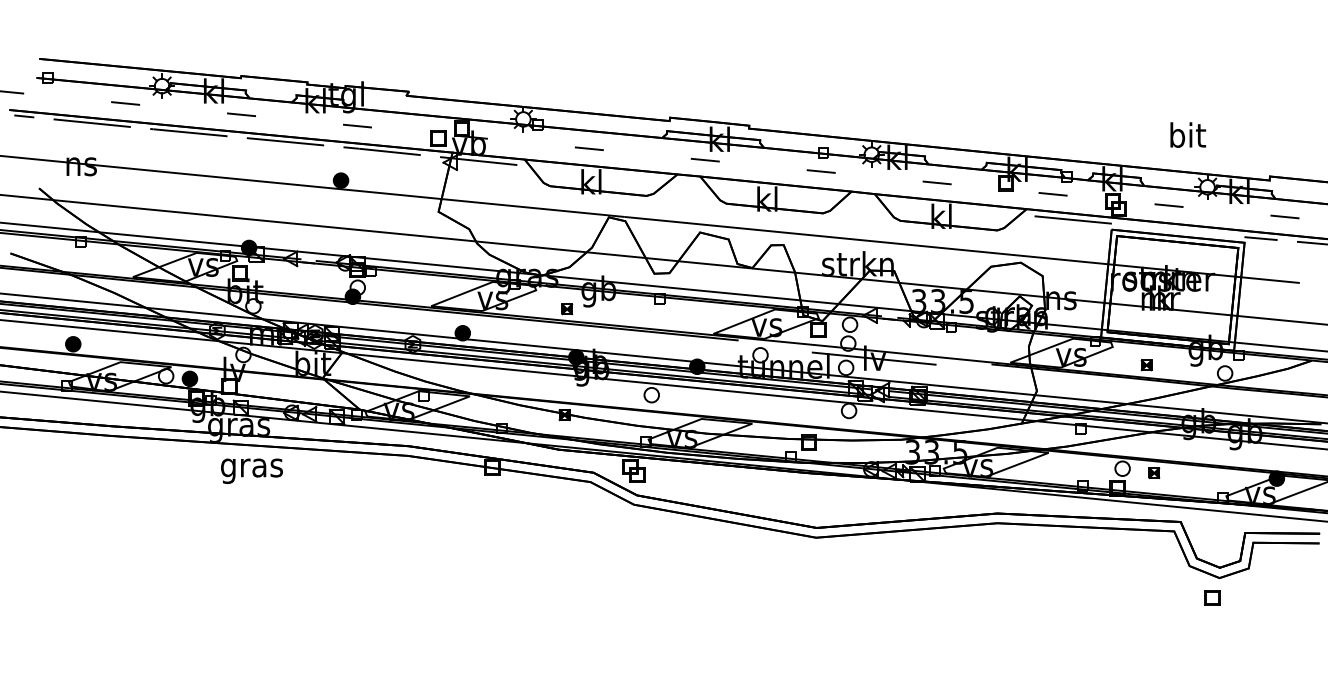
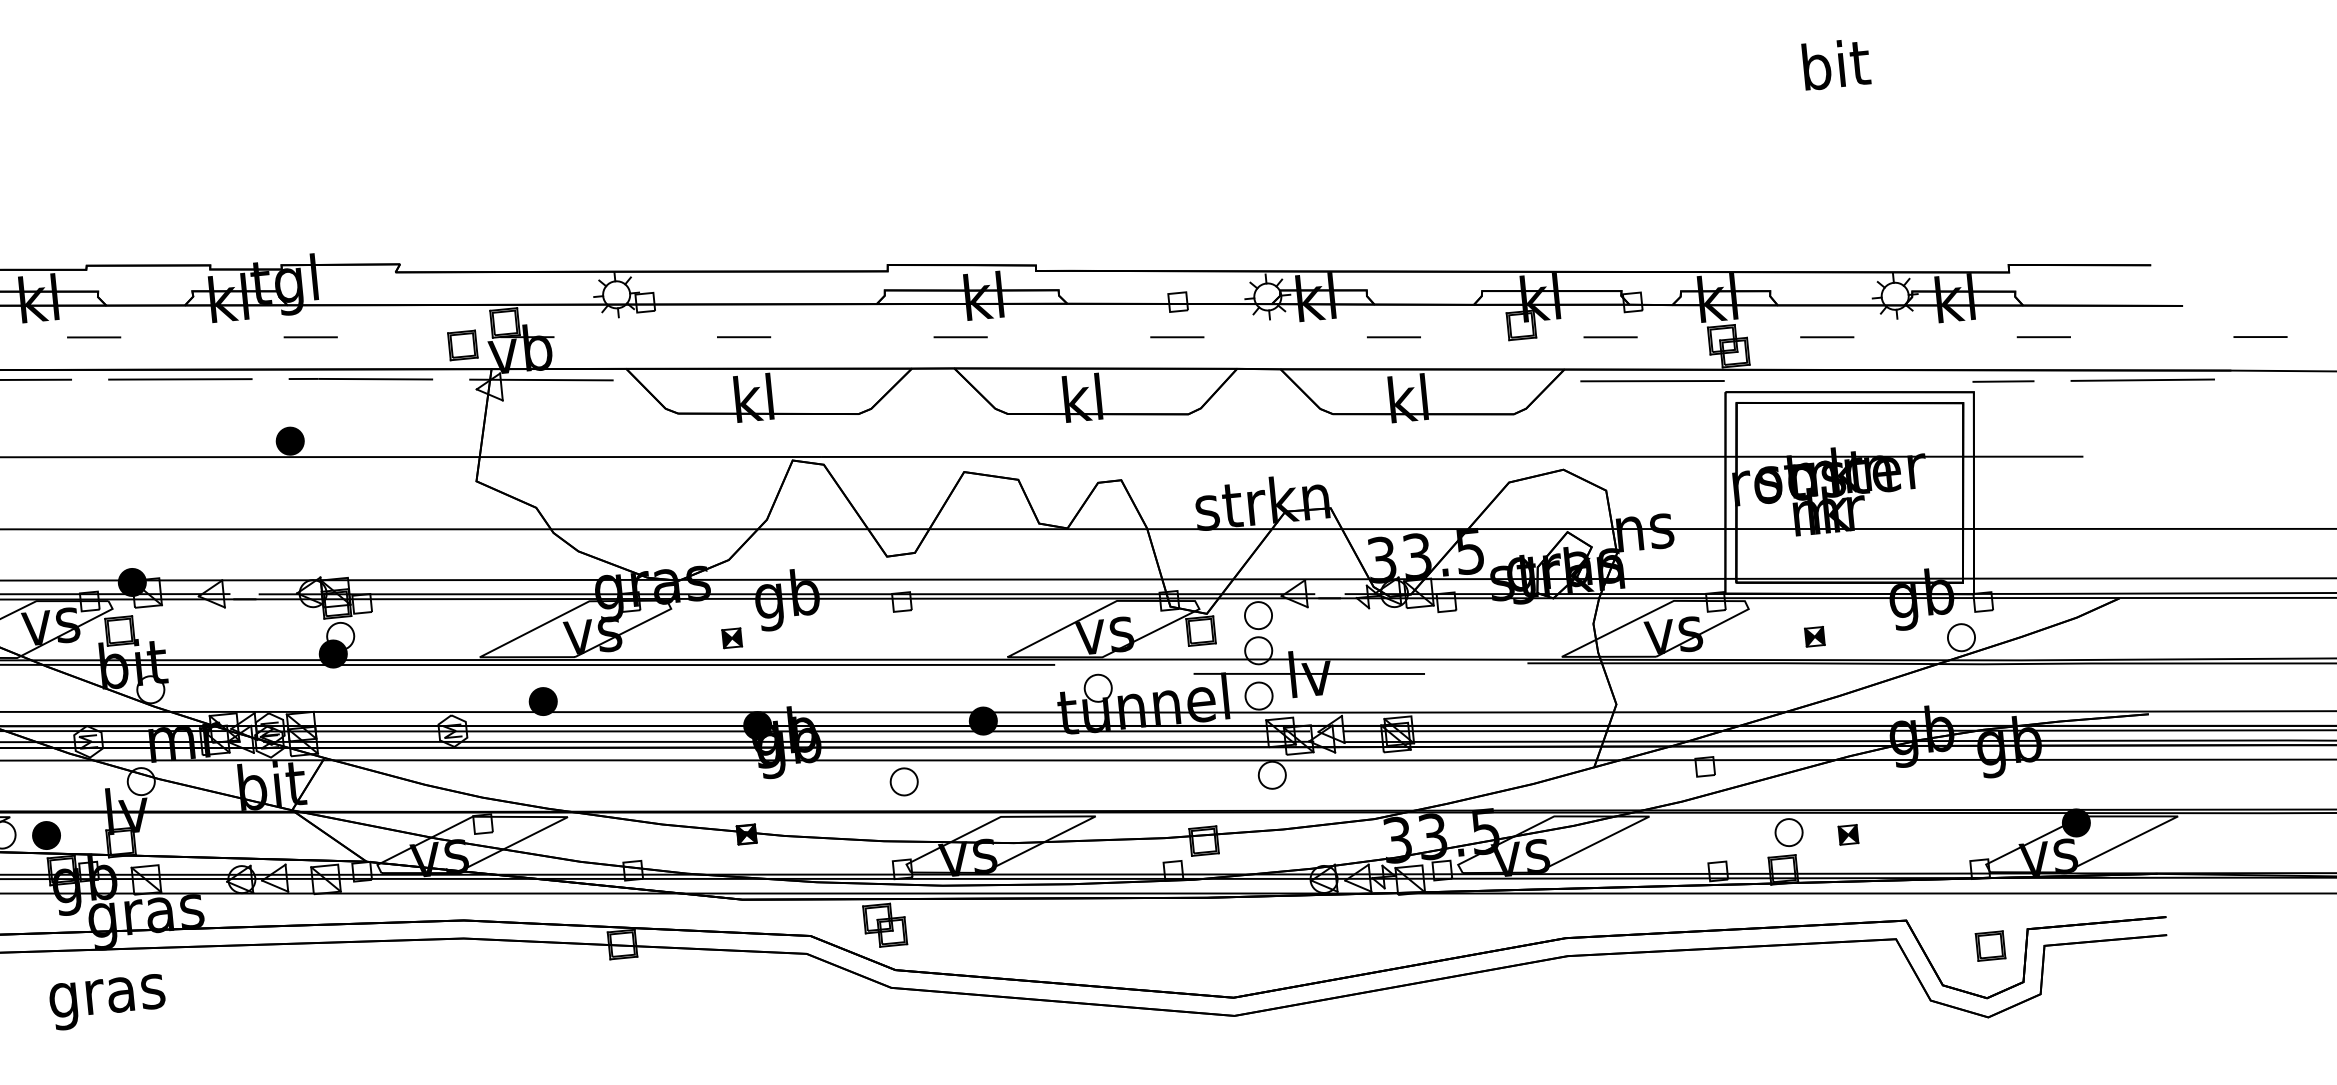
text: (1188, 134) -> (1836, 63), moved
text: (251, 470) -> (106, 1000), moved
part: (1212, 597) -> (1990, 945), moved

